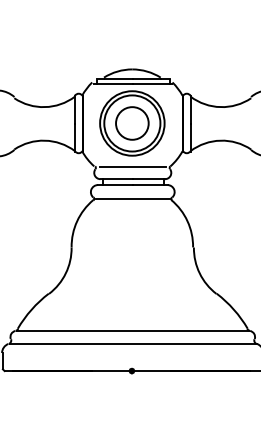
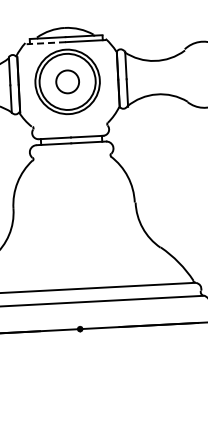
line: (114, 83) -> (47, 42), solid -> dashed
part: (132, 123) -> (67, 81), size x0.7
line: (133, 167) -> (71, 125), removed
line: (132, 199) -> (71, 157), removed

